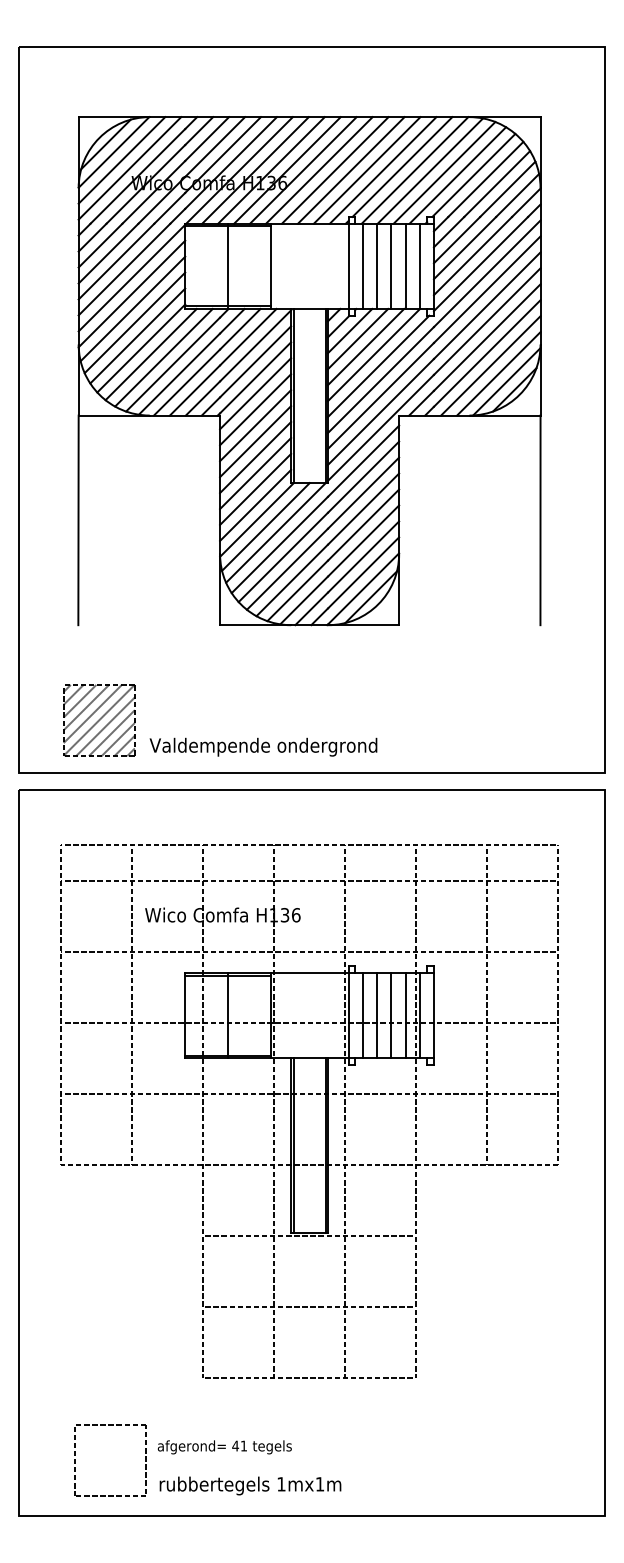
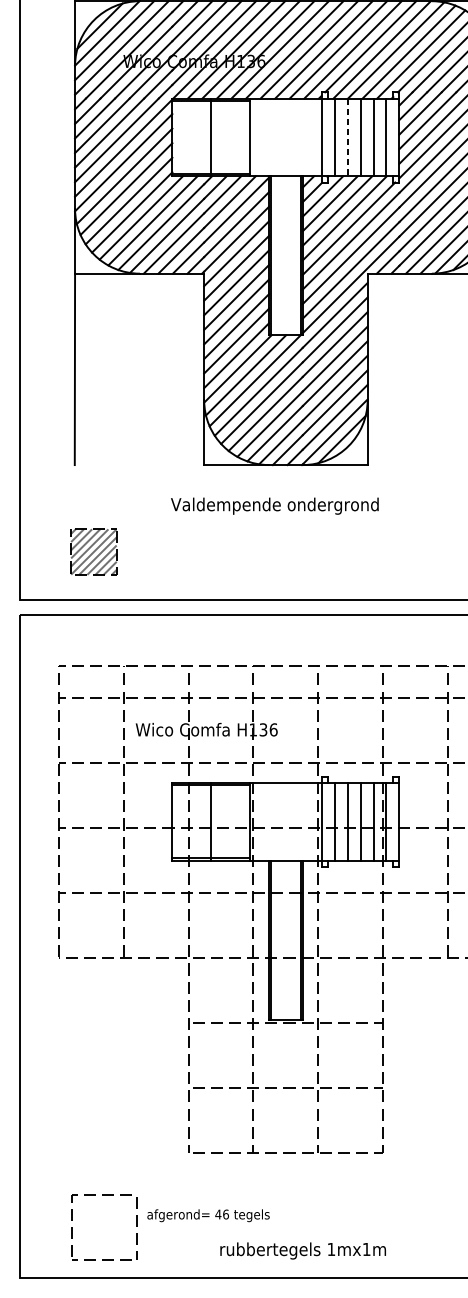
line: (377, 266) -> (347, 137), solid -> dashed
part: (99, 720) -> (94, 552), size x0.7
text: (263, 746) -> (274, 505), moved
text: (243, 1445) -> (225, 1214), 41 -> 46
text: (250, 1485) -> (303, 1250), moved

